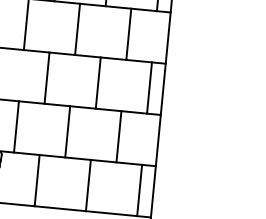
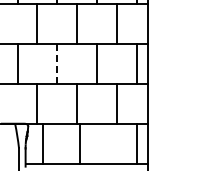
line: (47, 78) -> (57, 64), solid -> dashed
line: (37, 180) -> (43, 143), moved
line: (88, 185) -> (80, 143), moved

